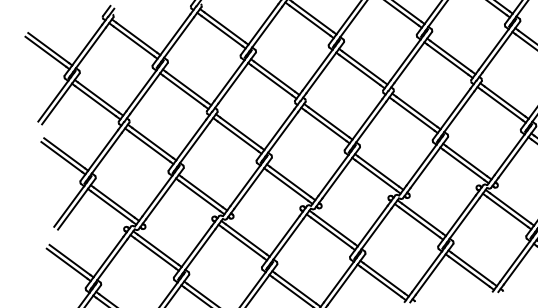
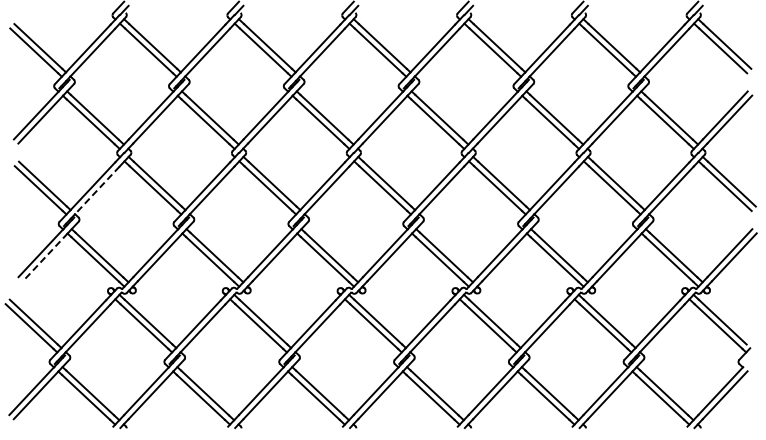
line: (107, 153) -> (97, 190), solid -> dashed
line: (73, 209) -> (45, 257), solid -> dashed

